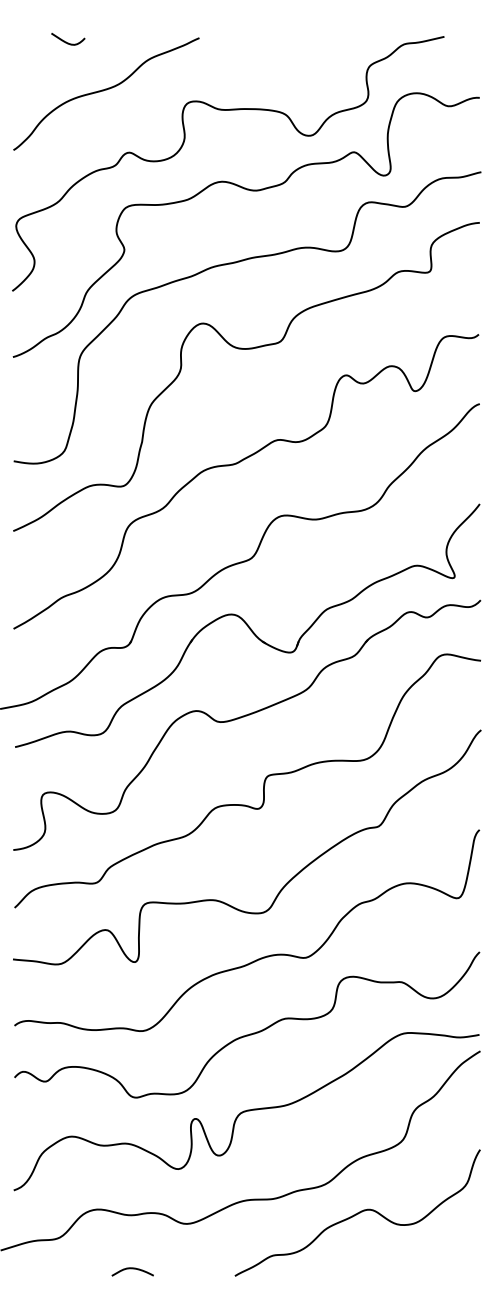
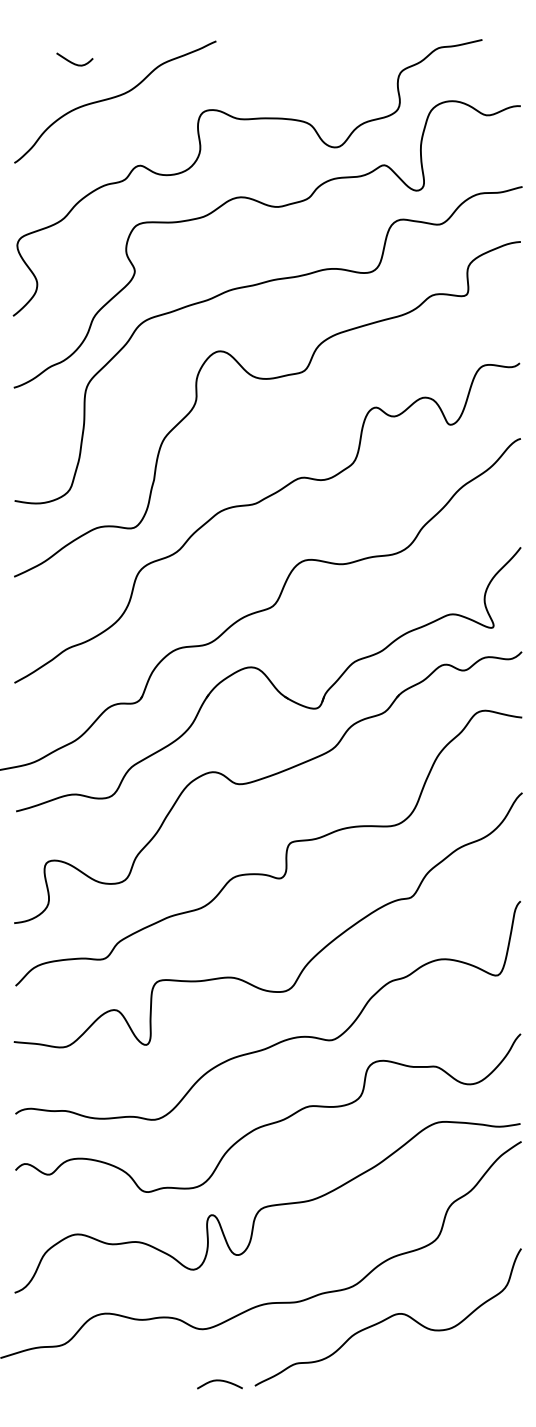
curve: (67, 41) -> (73, 62), moved
curve: (132, 1269) -> (219, 1381), moved

